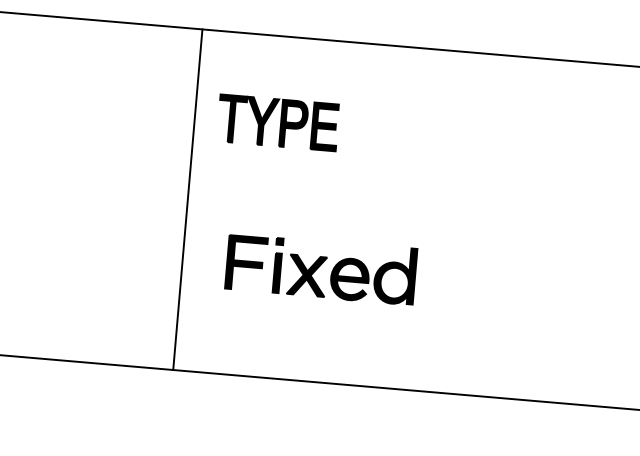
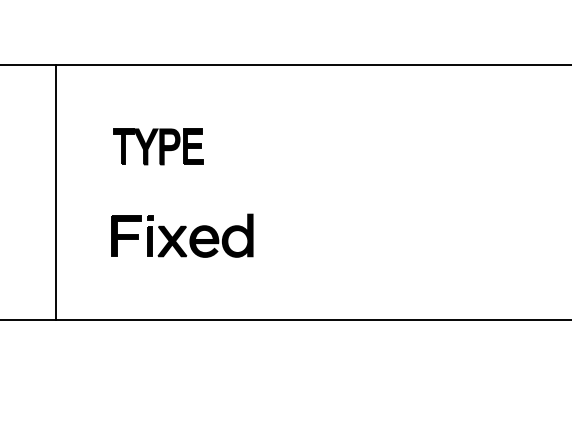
part: (278, 122) -> (158, 146), moved
line: (187, 199) -> (55, 192), moved
part: (321, 268) -> (182, 235), moved

